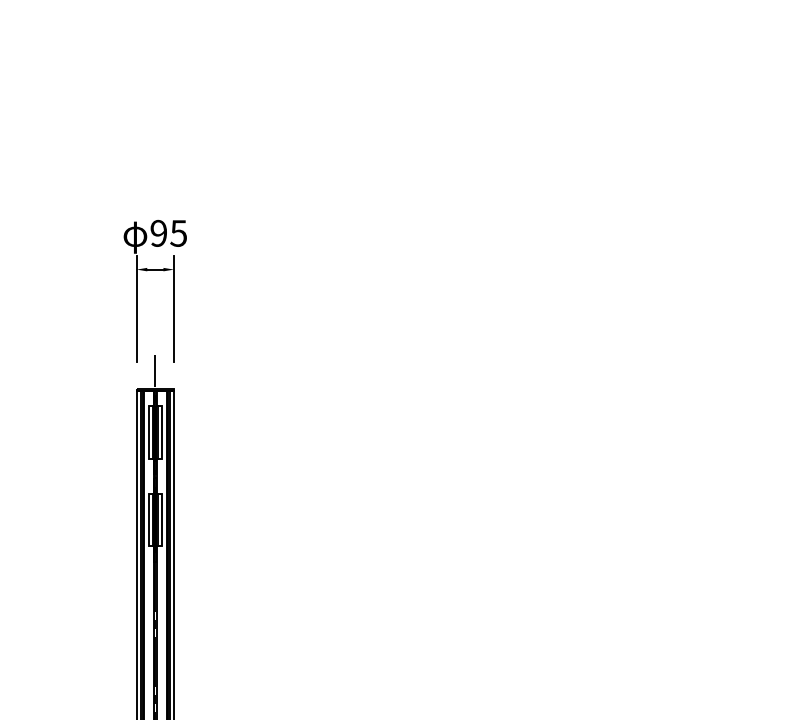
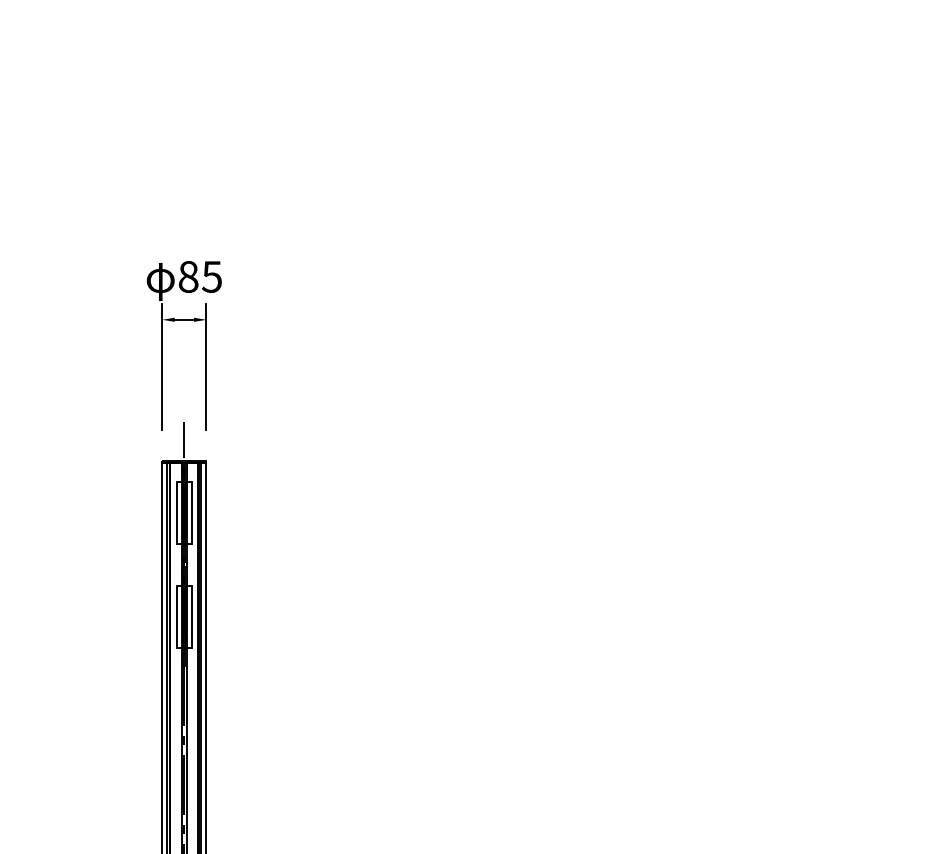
text: (158, 233) -> (188, 276), 95 -> 85

